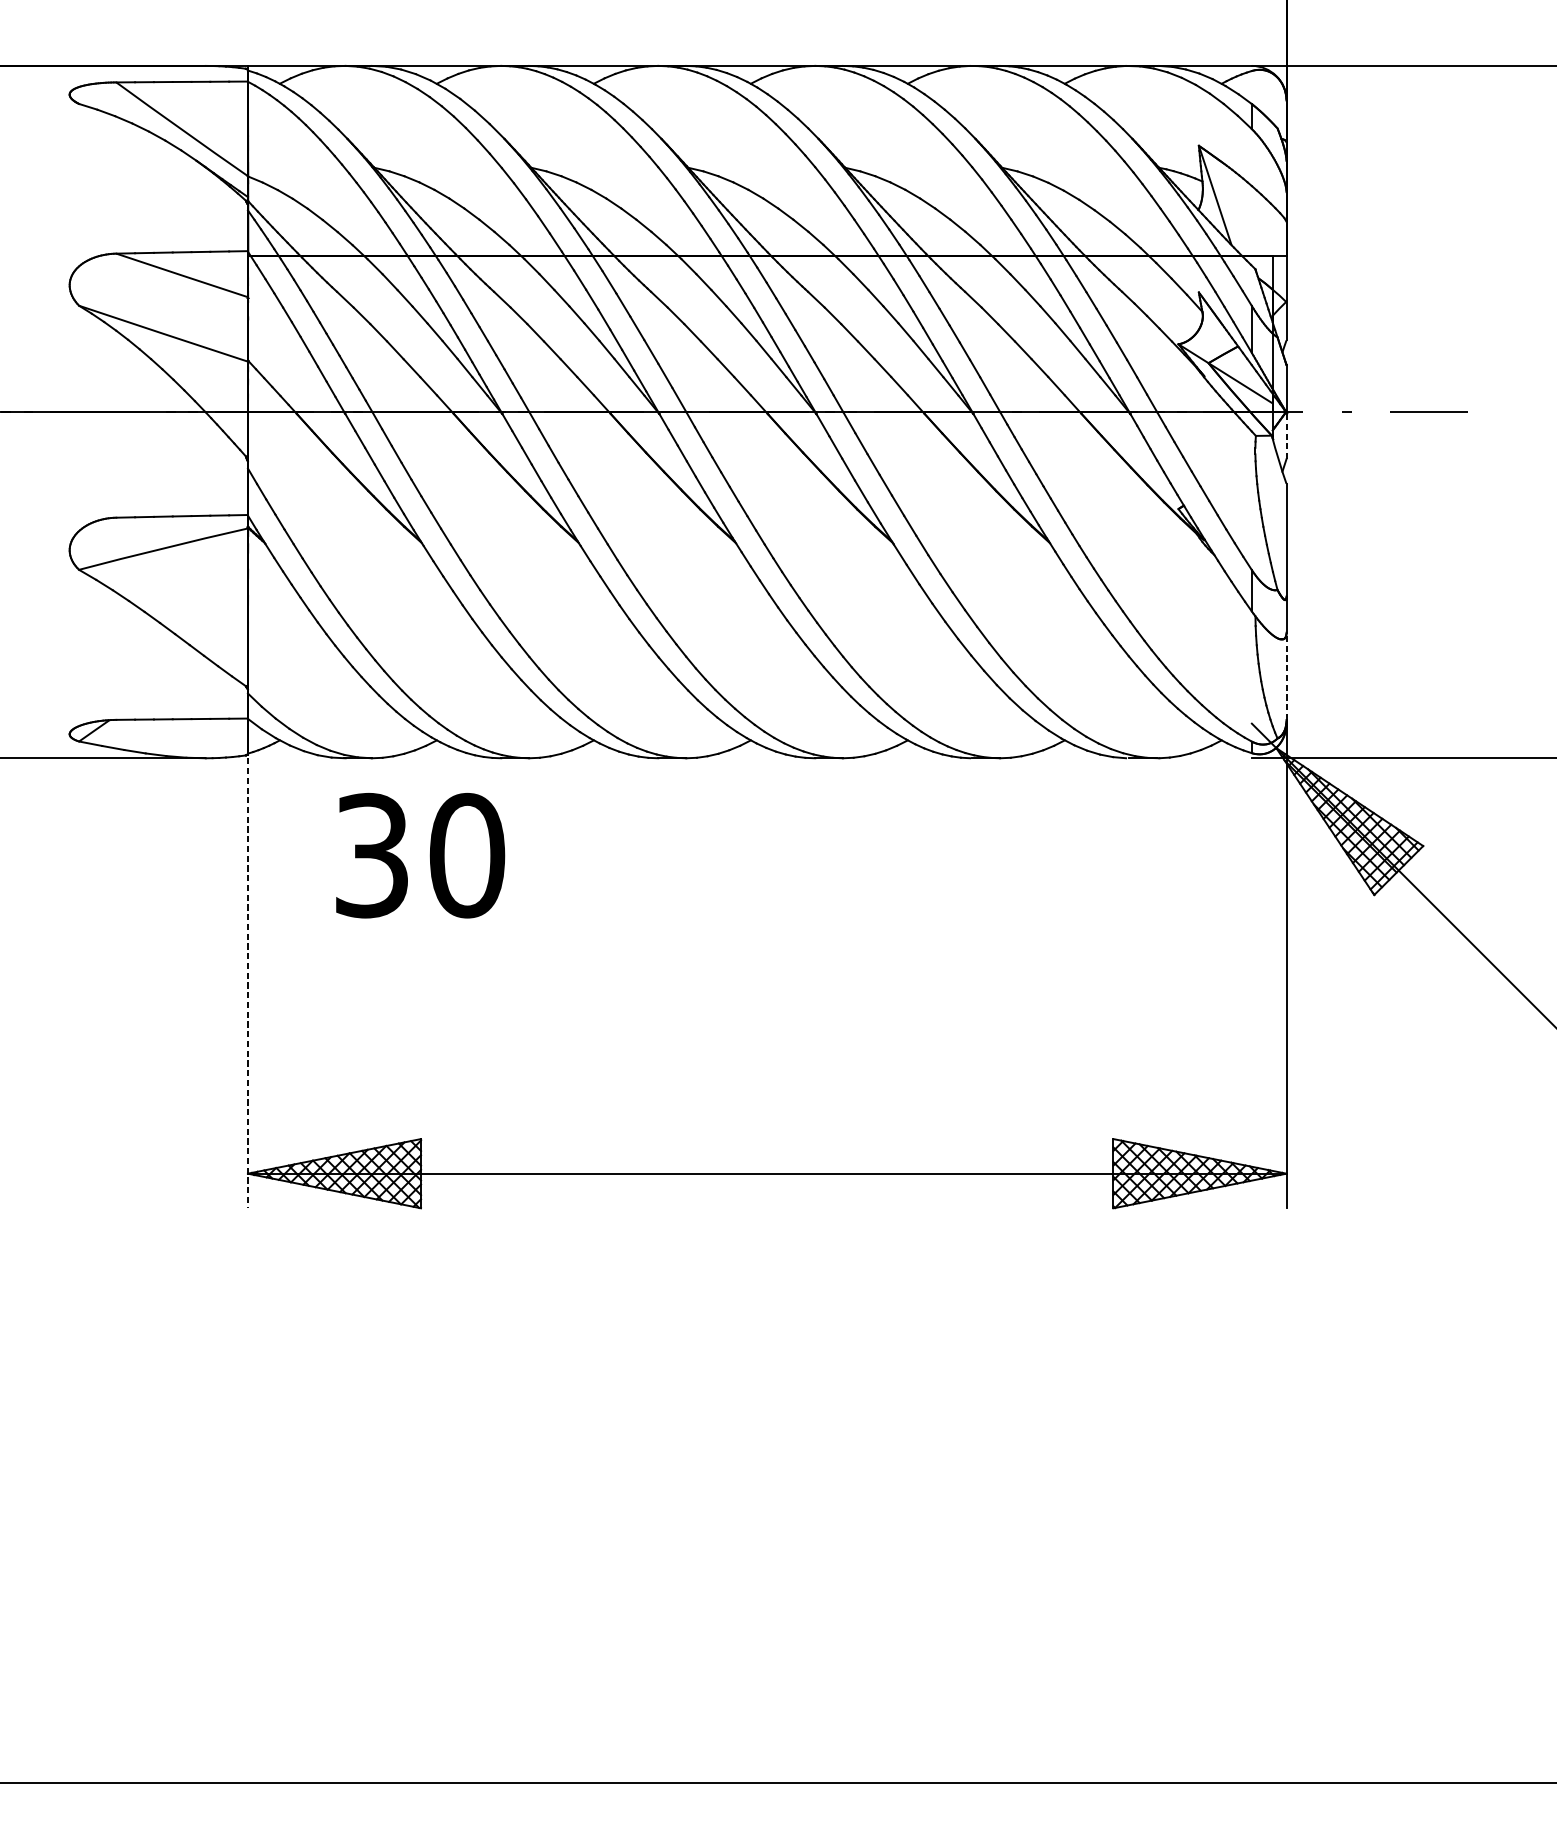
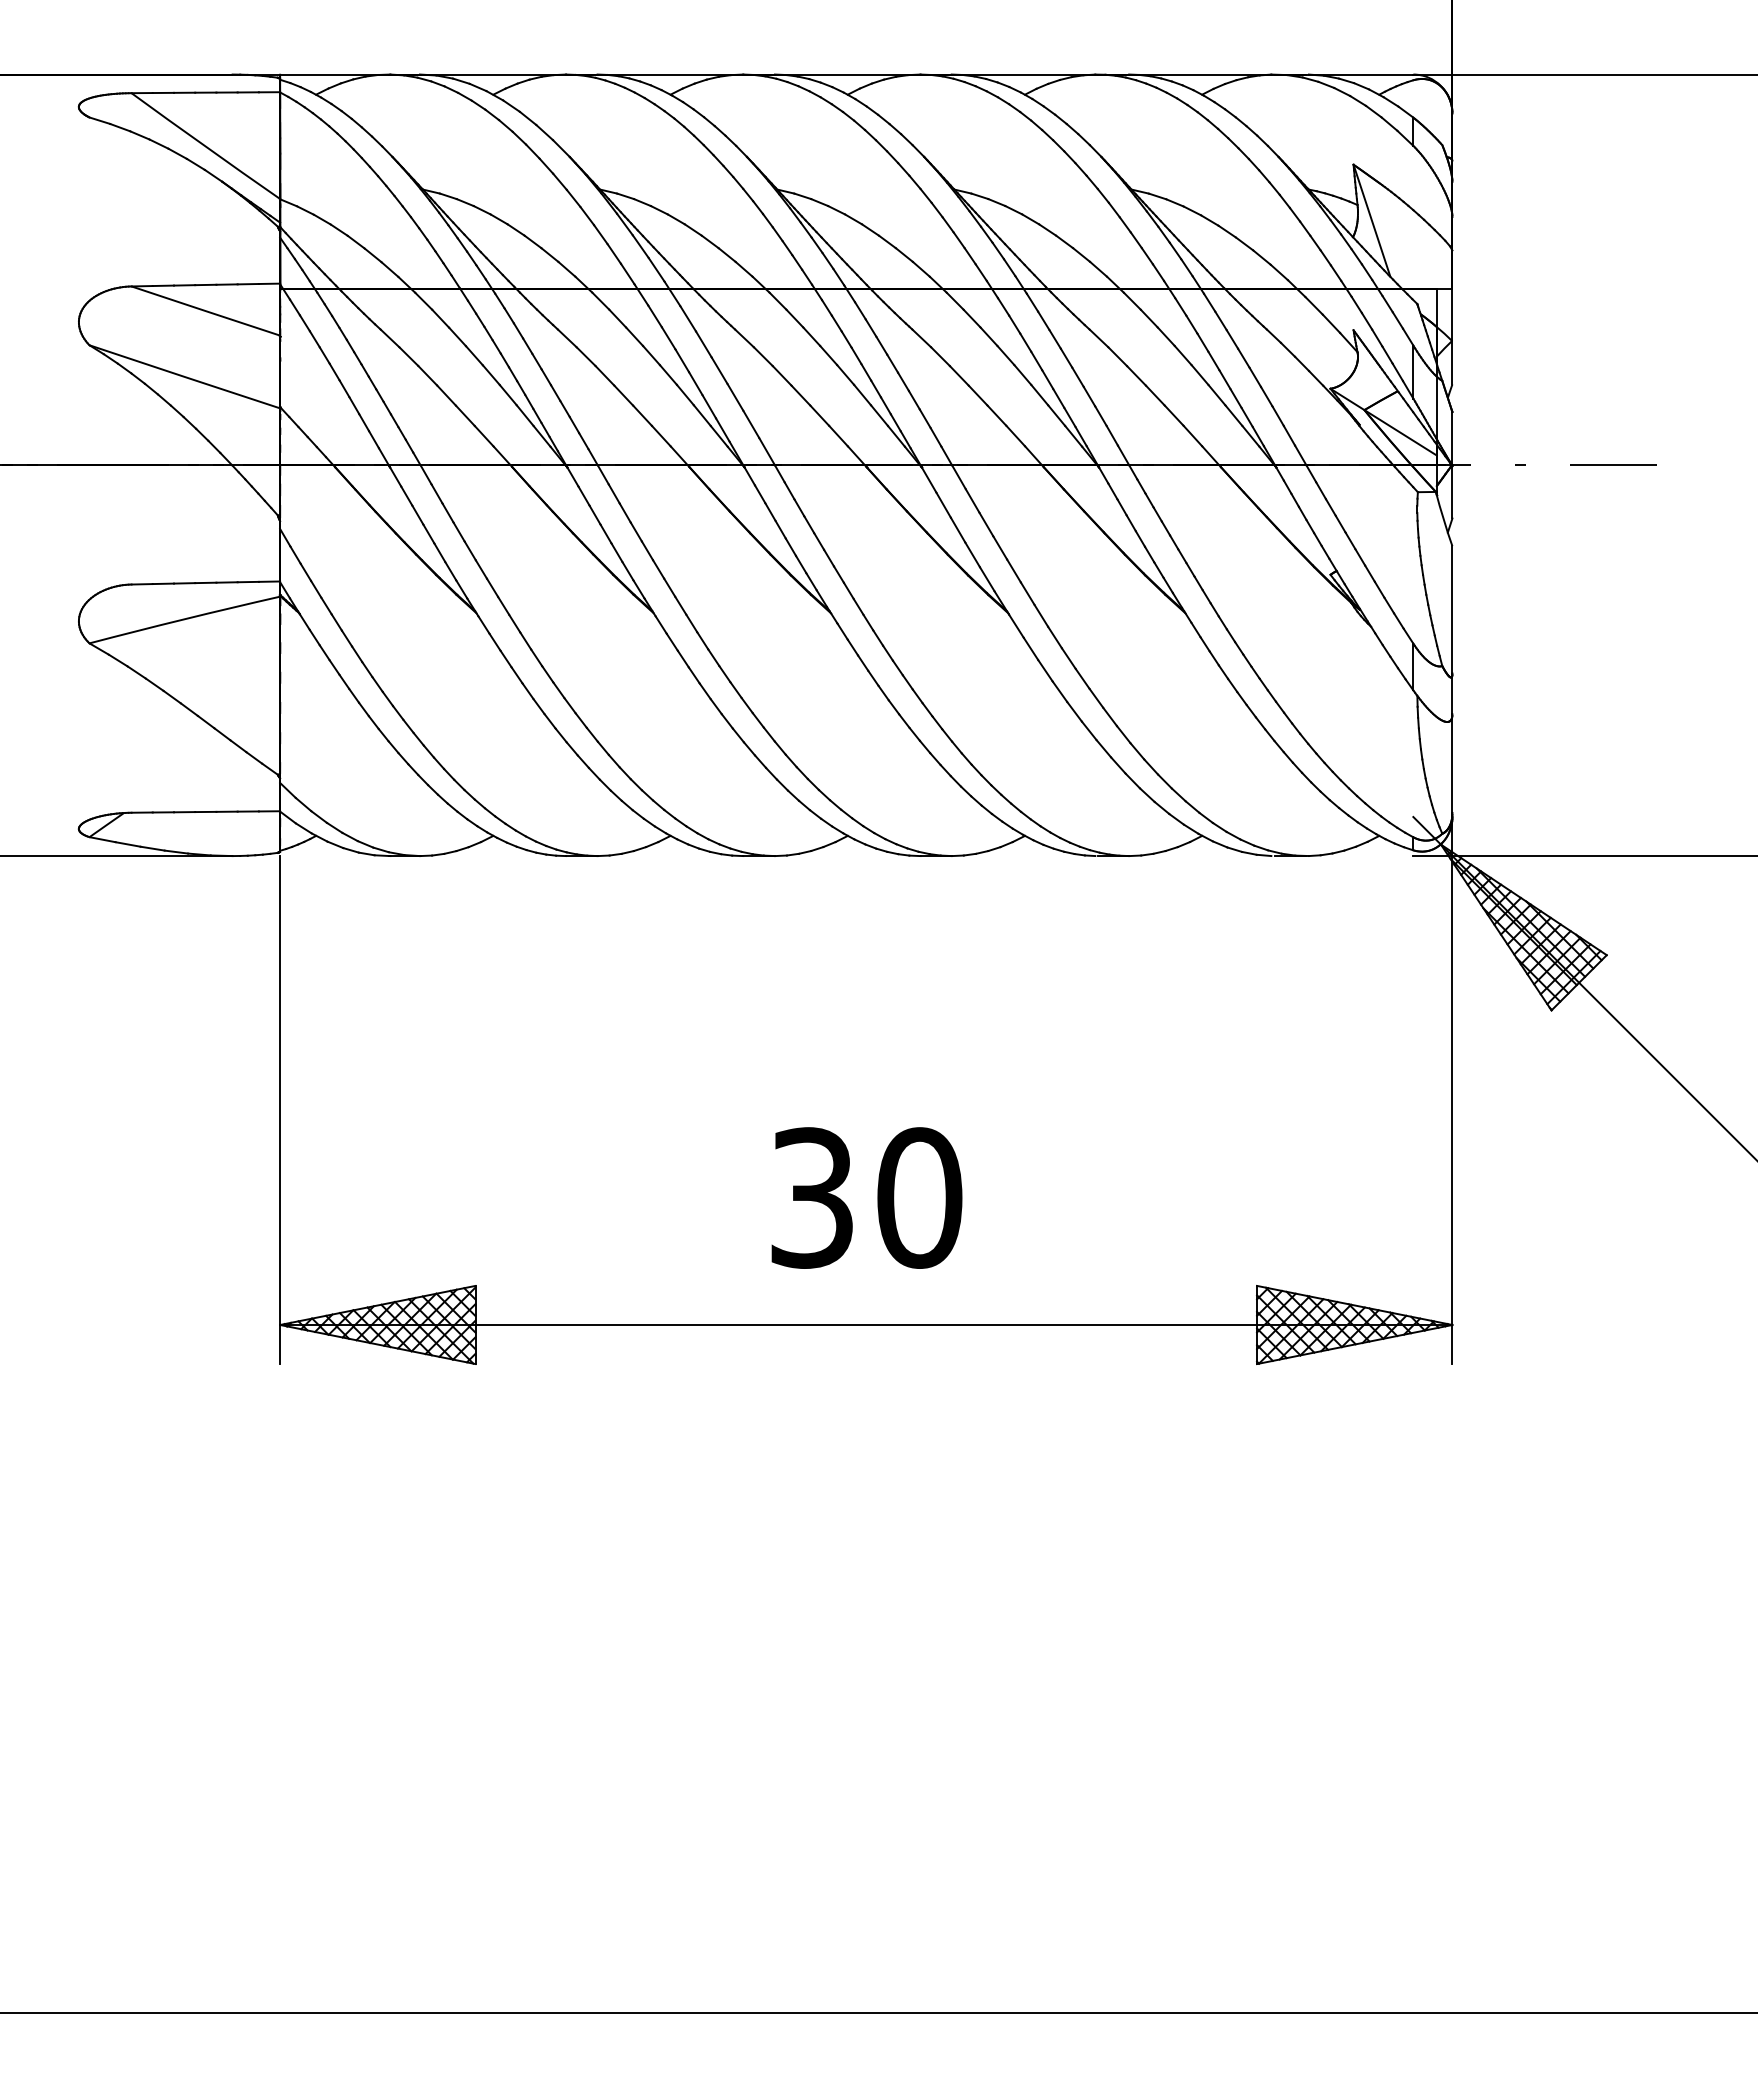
line: (1286, 435) -> (1452, 491), dashed -> solid
line: (1286, 676) -> (1452, 763), dashed -> solid
text: (420, 855) -> (866, 1197), moved
line: (248, 983) -> (280, 1110), dashed -> solid

